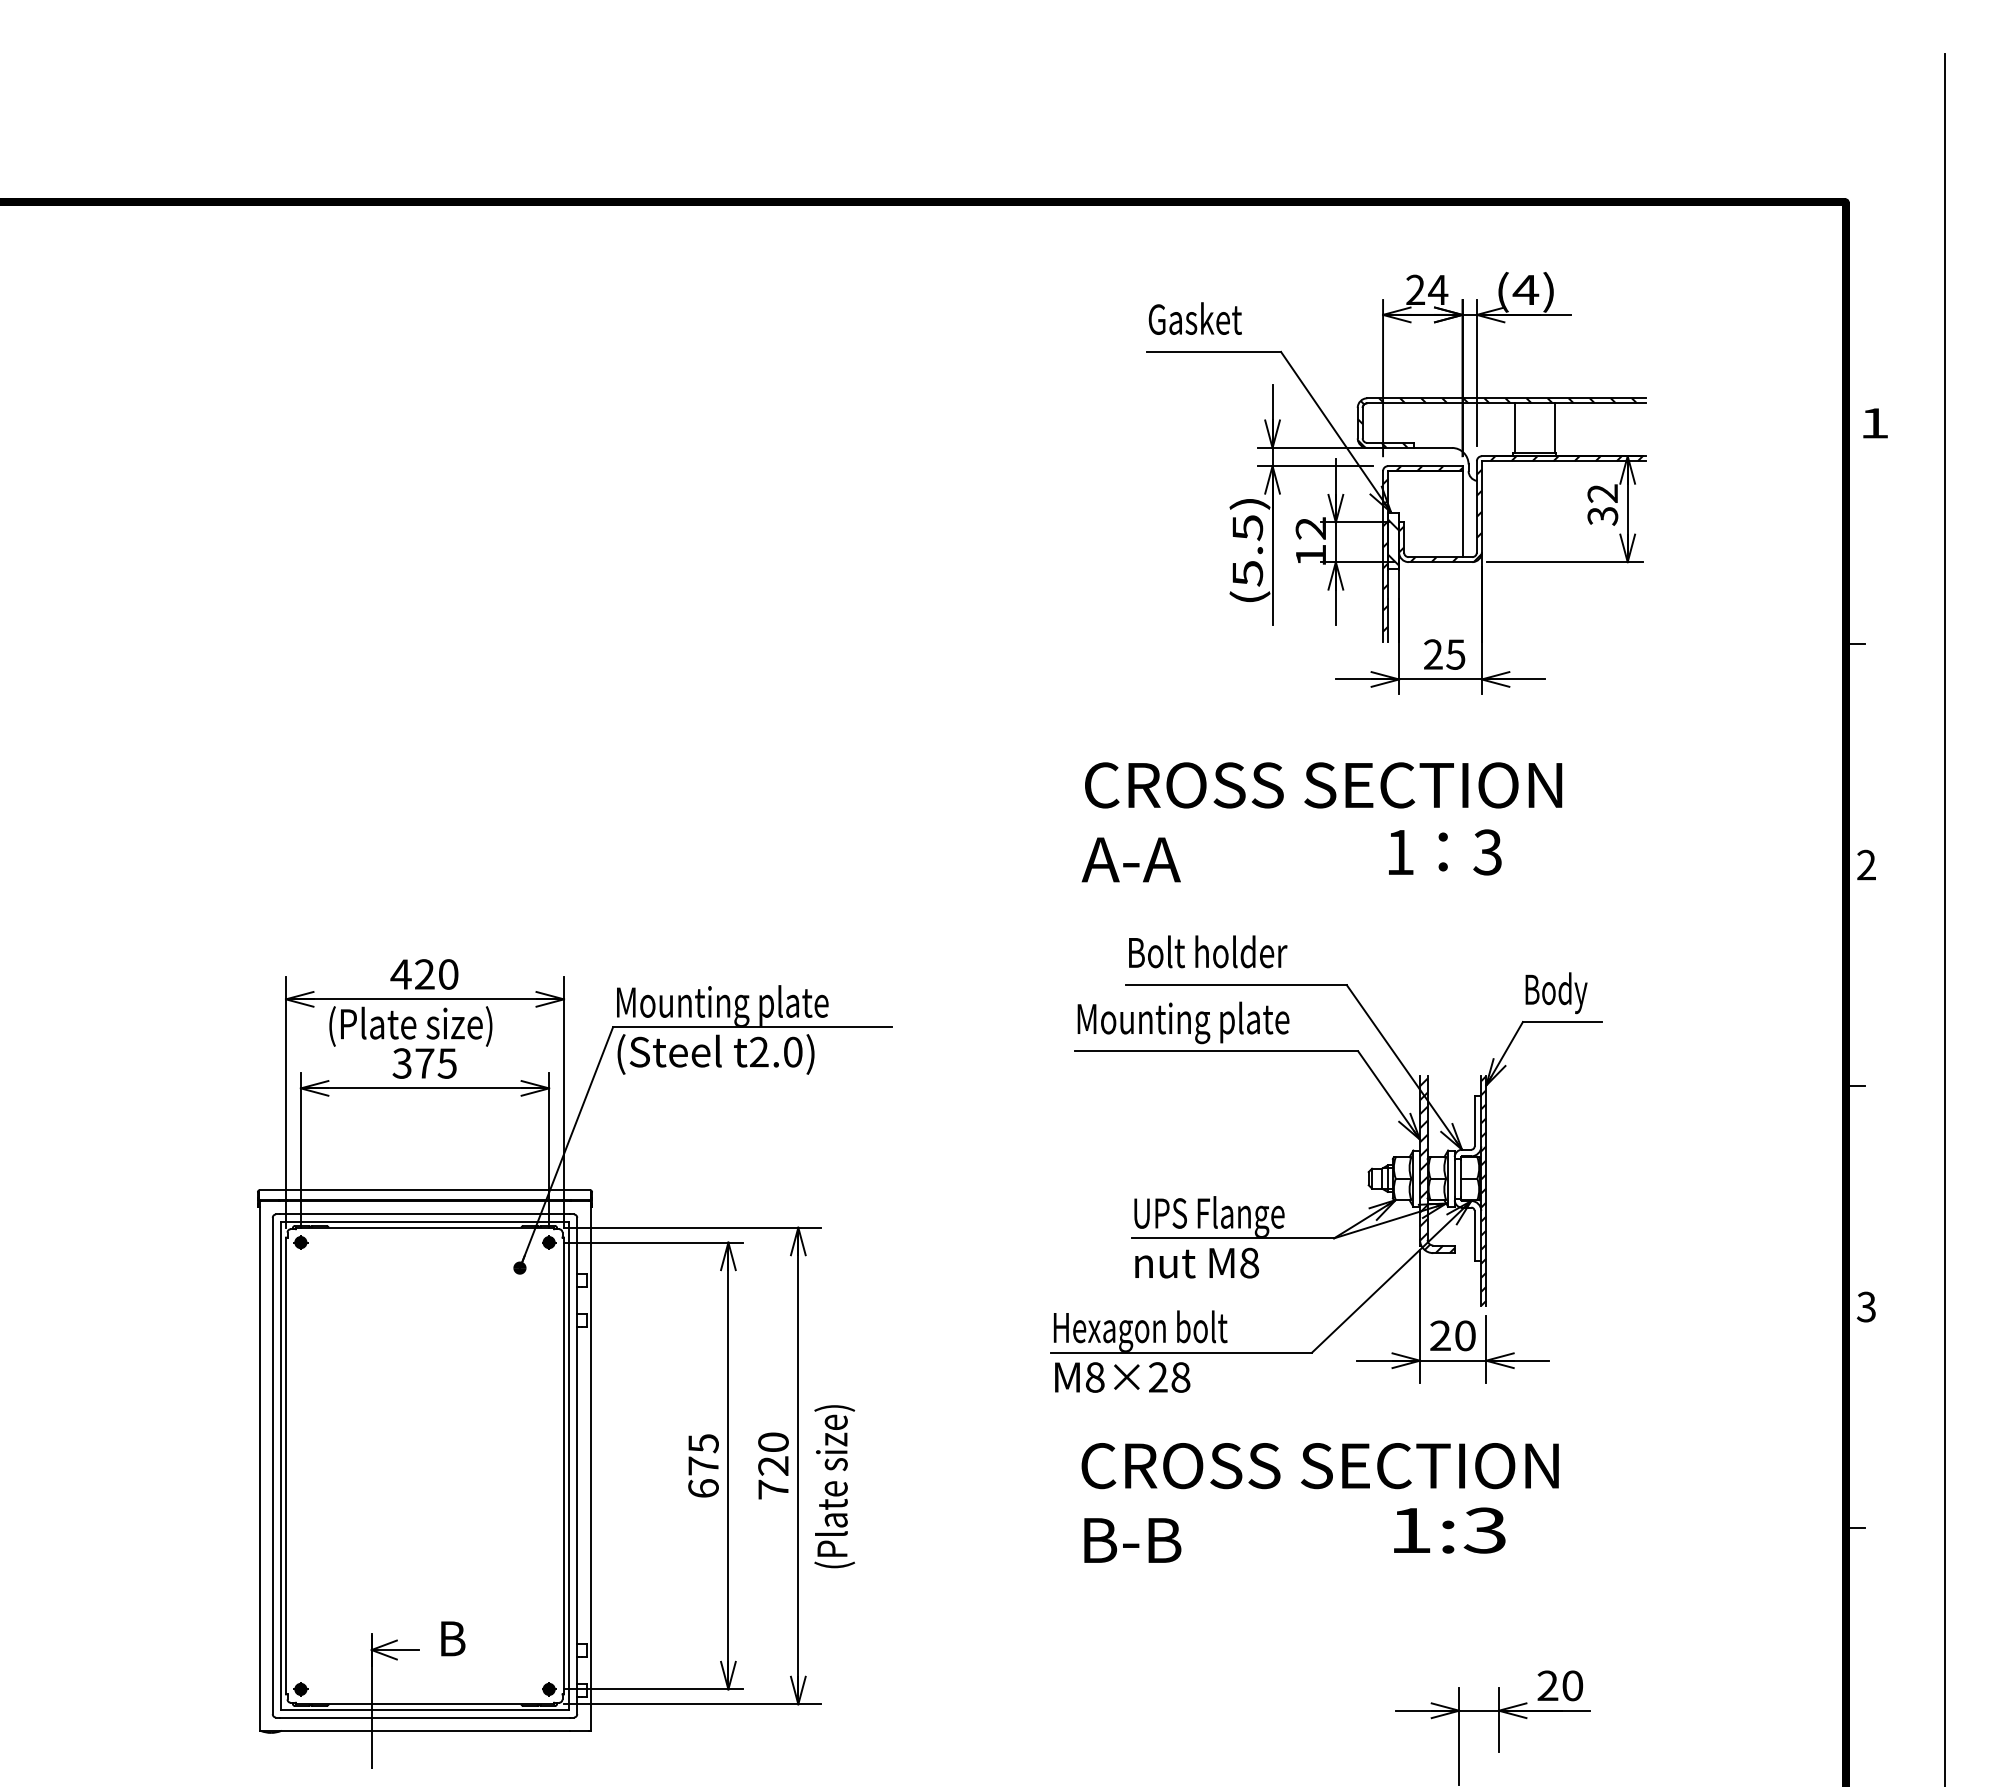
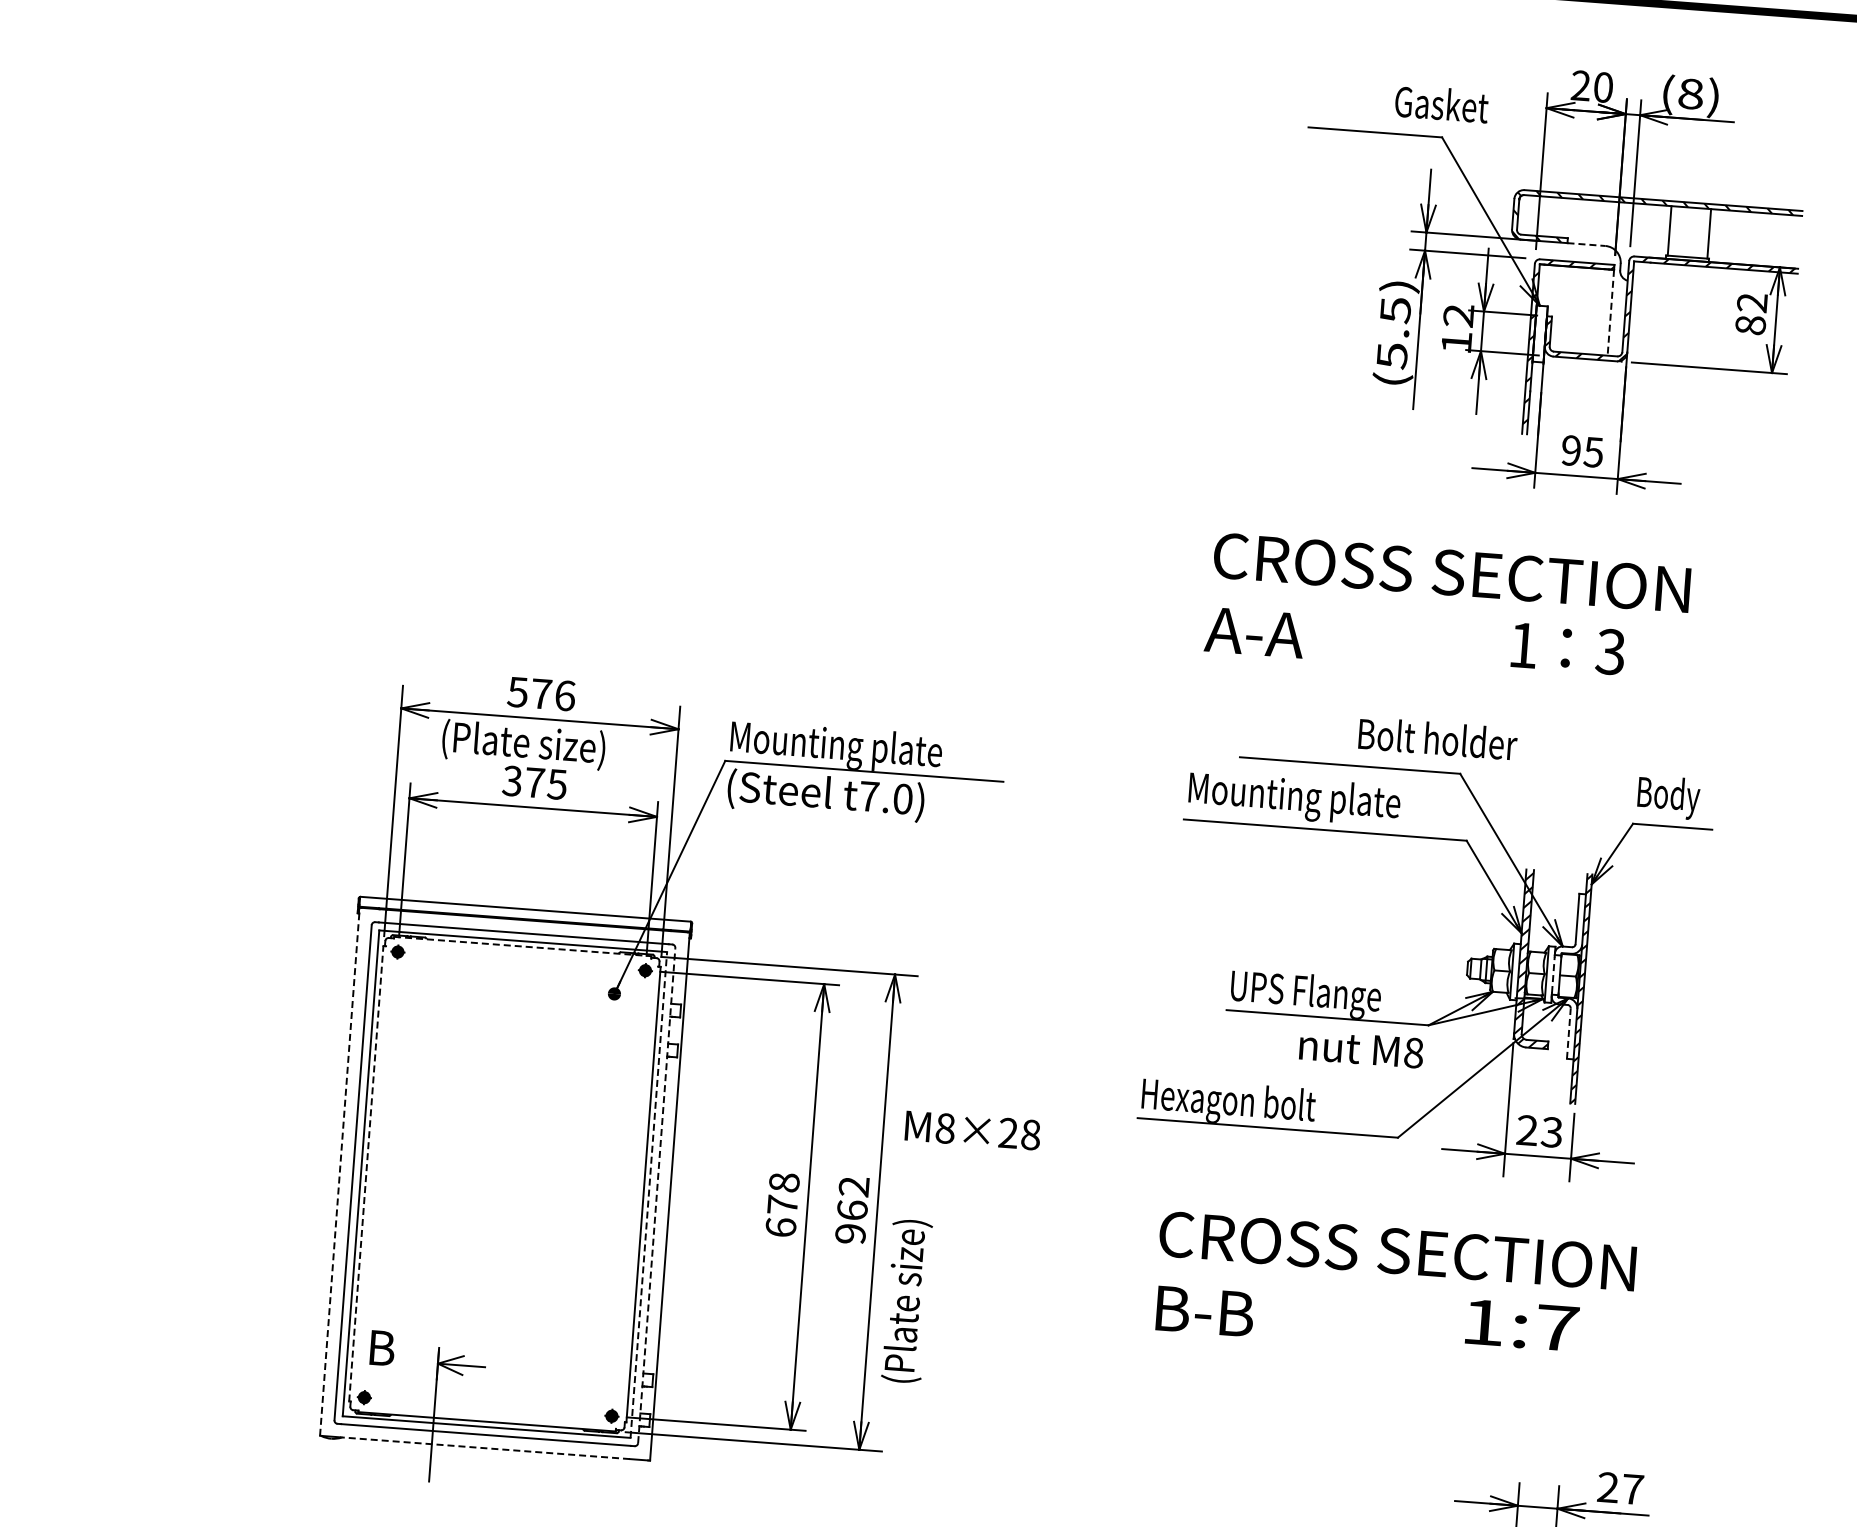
text: (1438, 289) -> (1603, 86), 24 -> 20
text: (1525, 289) -> (1690, 93), (4) -> (8)
text: (1194, 318) -> (1441, 103), moved
line: (1433, 447) -> (1586, 244), solid -> dashed
line: (1462, 514) -> (1610, 313), solid -> dashed
text: (1602, 515) -> (1750, 324), 32 -> 82
hatch: (1393, 542) -> (1539, 335), removed
text: (1433, 654) -> (1571, 450), 25 -> 95
text: (1208, 951) -> (1438, 738), moved
text: (424, 974) -> (541, 694), 420 -> 576
text: (759, 1051) -> (869, 795), t2.0) -> t7.0)
line: (1454, 1178) -> (1553, 974), solid -> dashed
line: (425, 1227) -> (523, 946), solid -> dashed
line: (1474, 1235) -> (1568, 1033), solid -> dashed
text: (1197, 1262) -> (1362, 1048), moved
text: (1464, 1335) -> (1551, 1131), 20 -> 23
text: (1122, 1377) -> (972, 1130), moved
text: (703, 1443) -> (784, 1182), 675 -> 678
line: (286, 1465) -> (366, 1173), solid -> dashed
line: (577, 1465) -> (657, 1195), solid -> dashed
text: (773, 1465) -> (852, 1209), 720 -> 962
line: (259, 1466) -> (339, 1172), solid -> dashed
line: (569, 1466) -> (648, 1195), solid -> dashed
text: (834, 1486) -> (906, 1301), moved
text: (1484, 1530) -> (1556, 1327), 1:3 -> 1:7
text: (453, 1638) -> (382, 1347), moved
text: (1572, 1685) -> (1632, 1489), 20 -> 27
line: (424, 1730) -> (484, 1447), solid -> dashed

